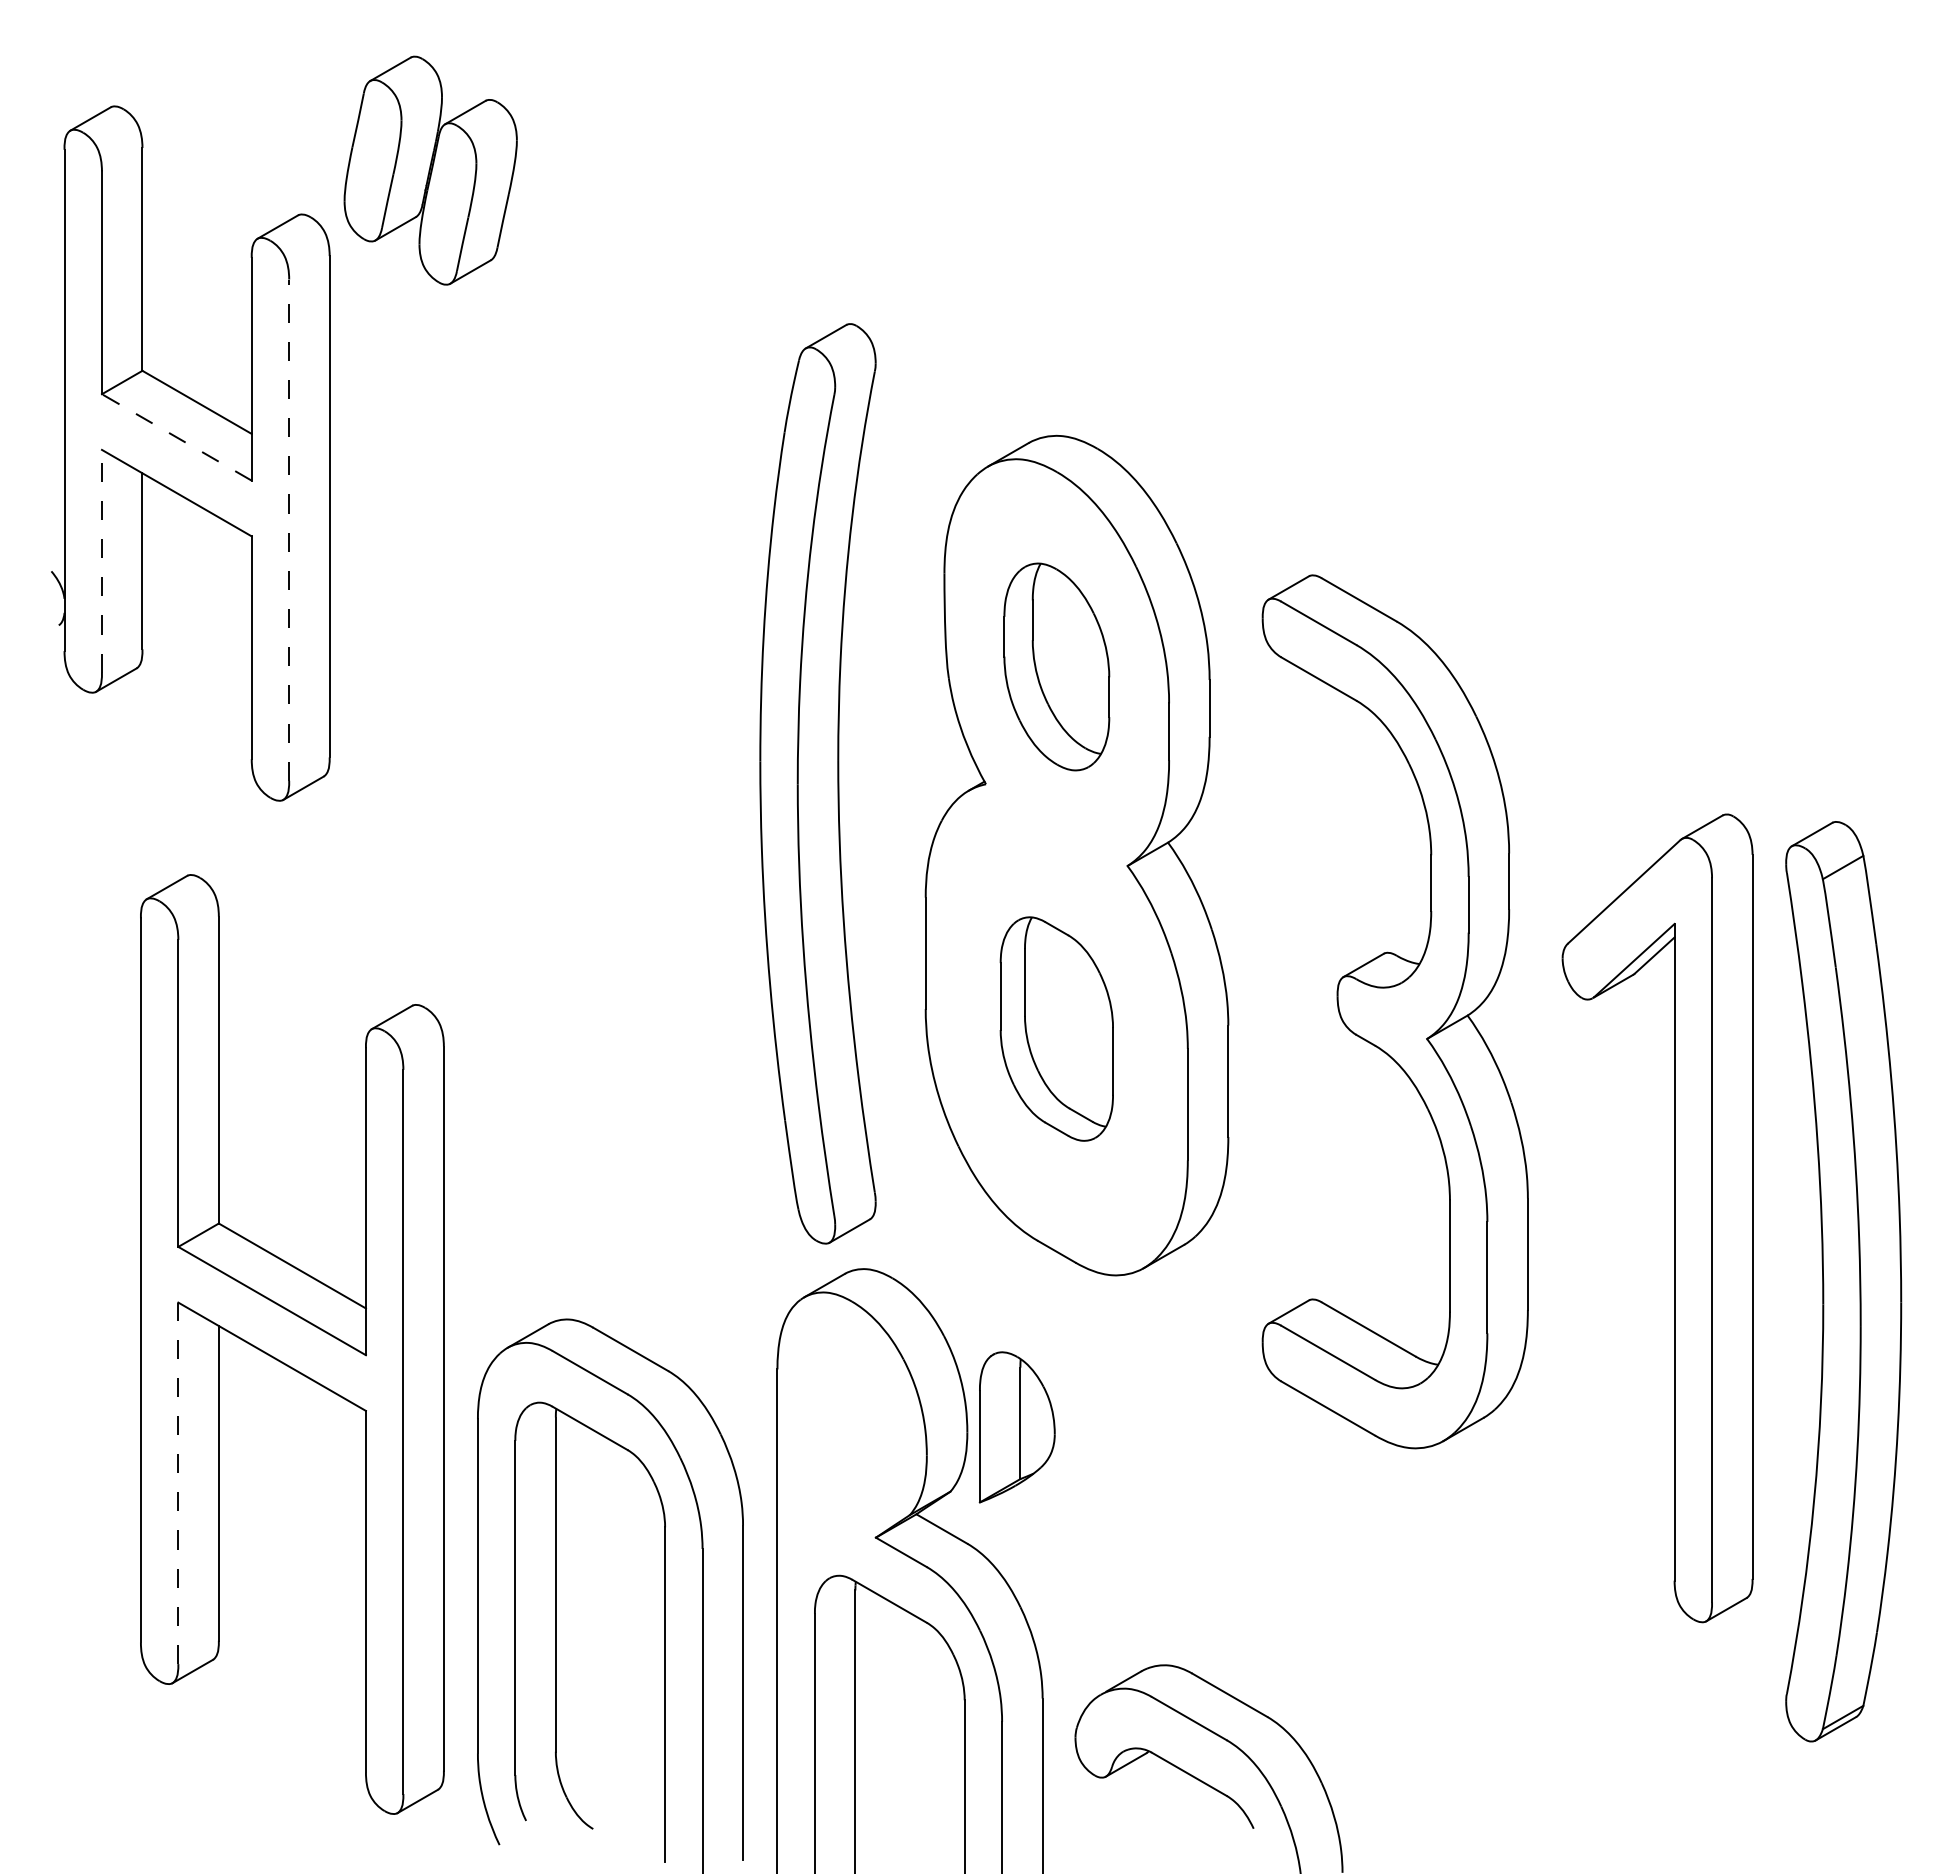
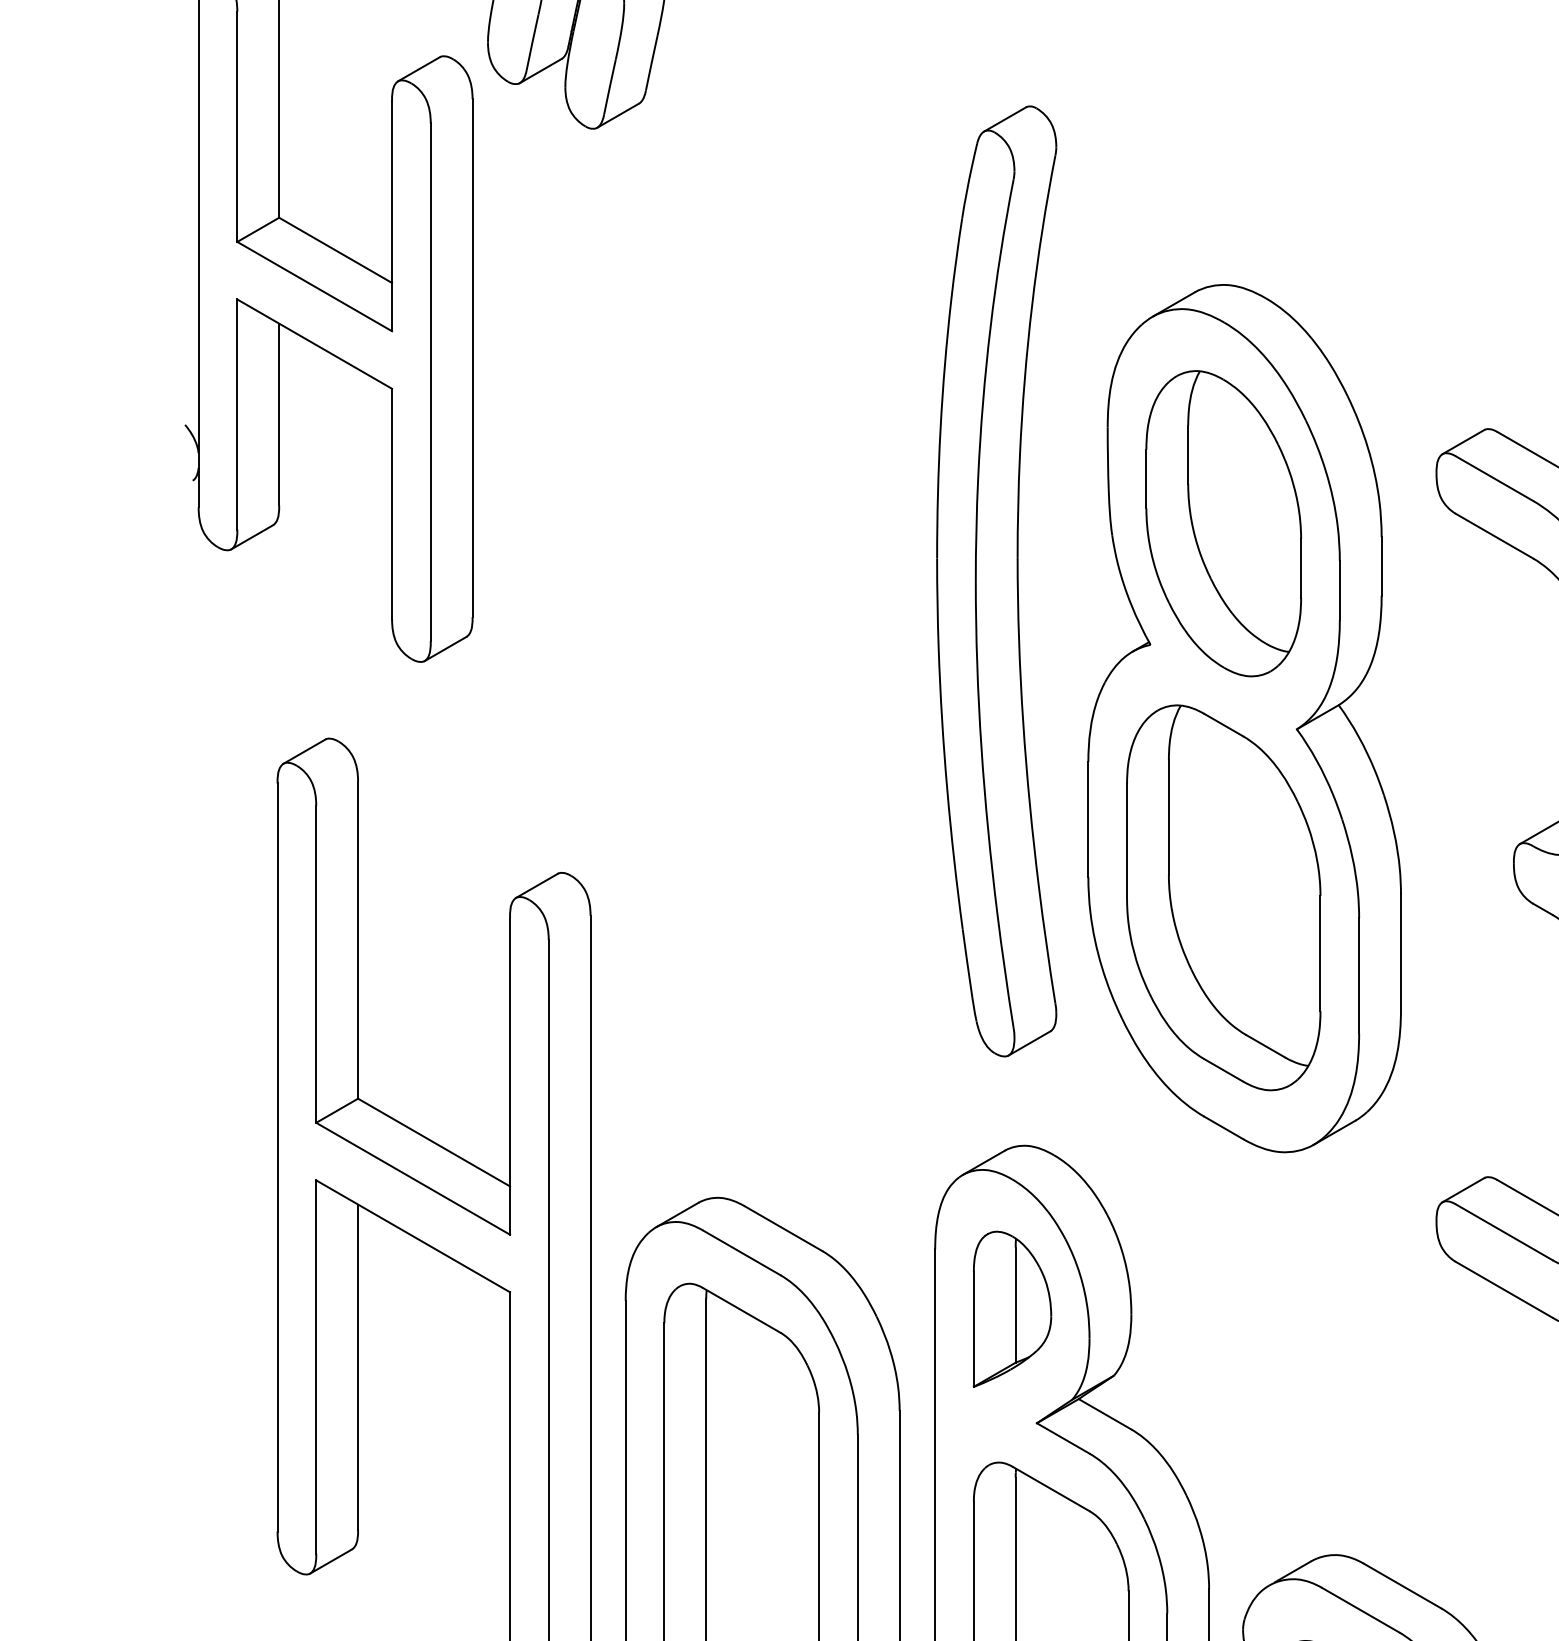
line: (176, 437) -> (314, 286), dashed -> solid
line: (289, 530) -> (431, 382), dashed -> solid
line: (101, 560) -> (236, 413), dashed -> solid
part: (1056, 666) -> (1223, 523), size x1.43
part: (817, 783) -> (996, 581), moved
part: (1056, 1028) -> (1223, 897), size x1.67
part: (1016, 1427) -> (1011, 1309), moved
line: (178, 1483) -> (316, 1367), dashed -> solid

